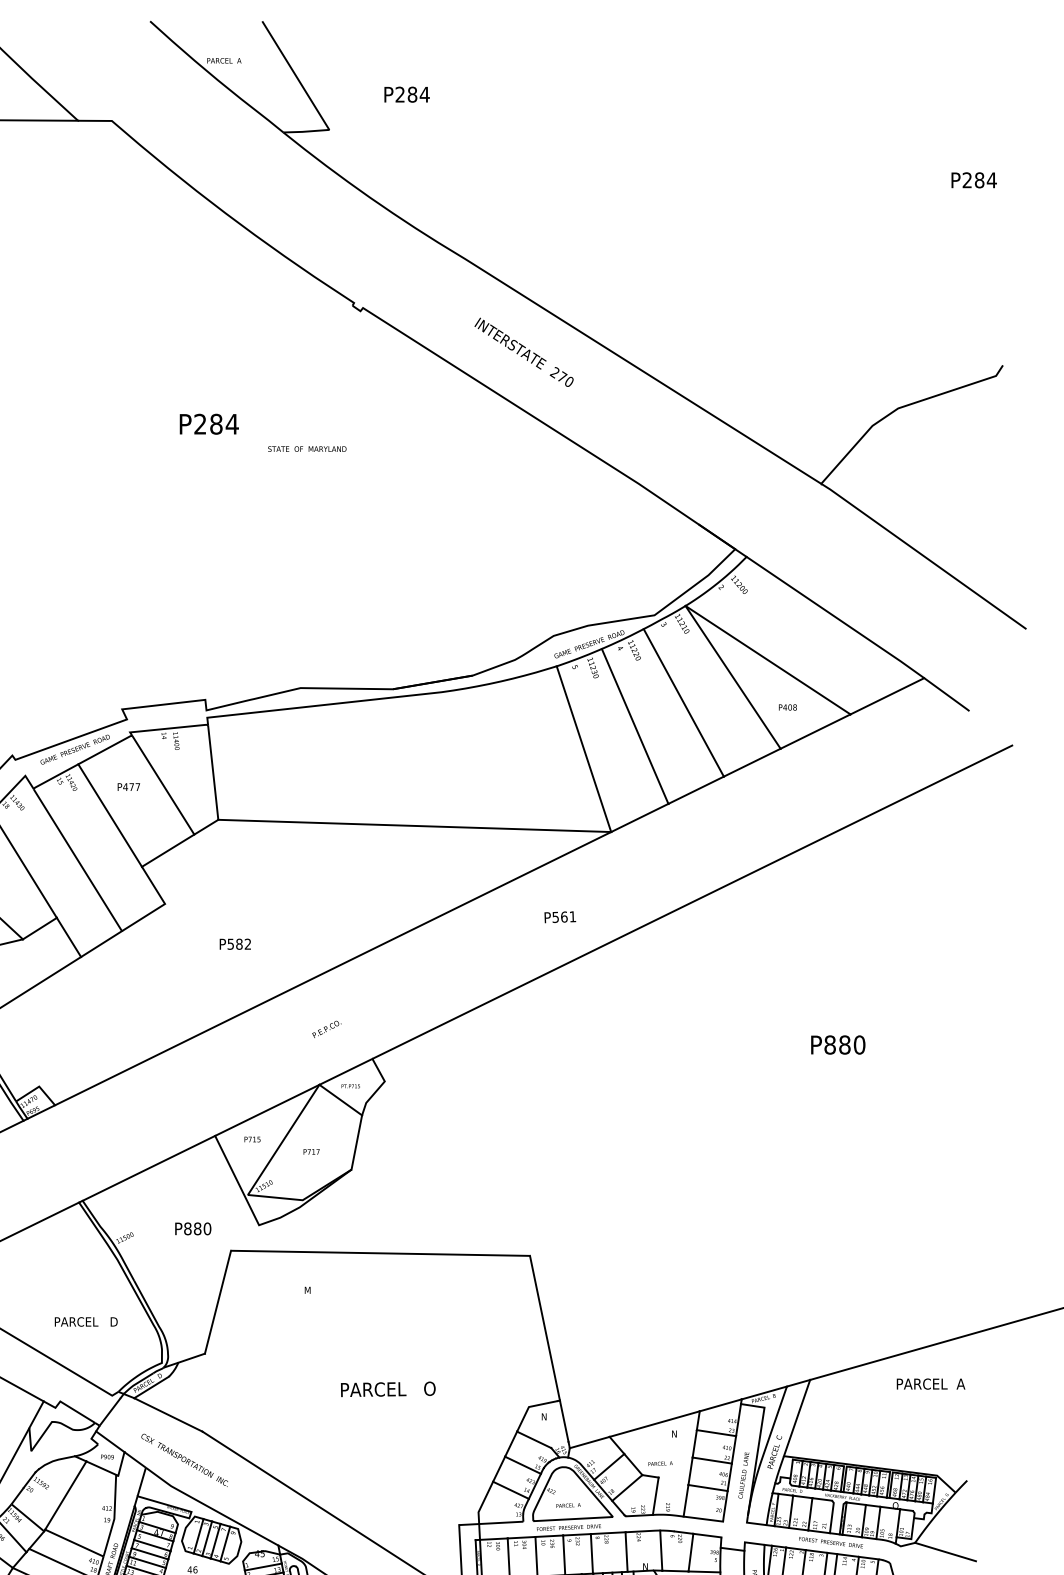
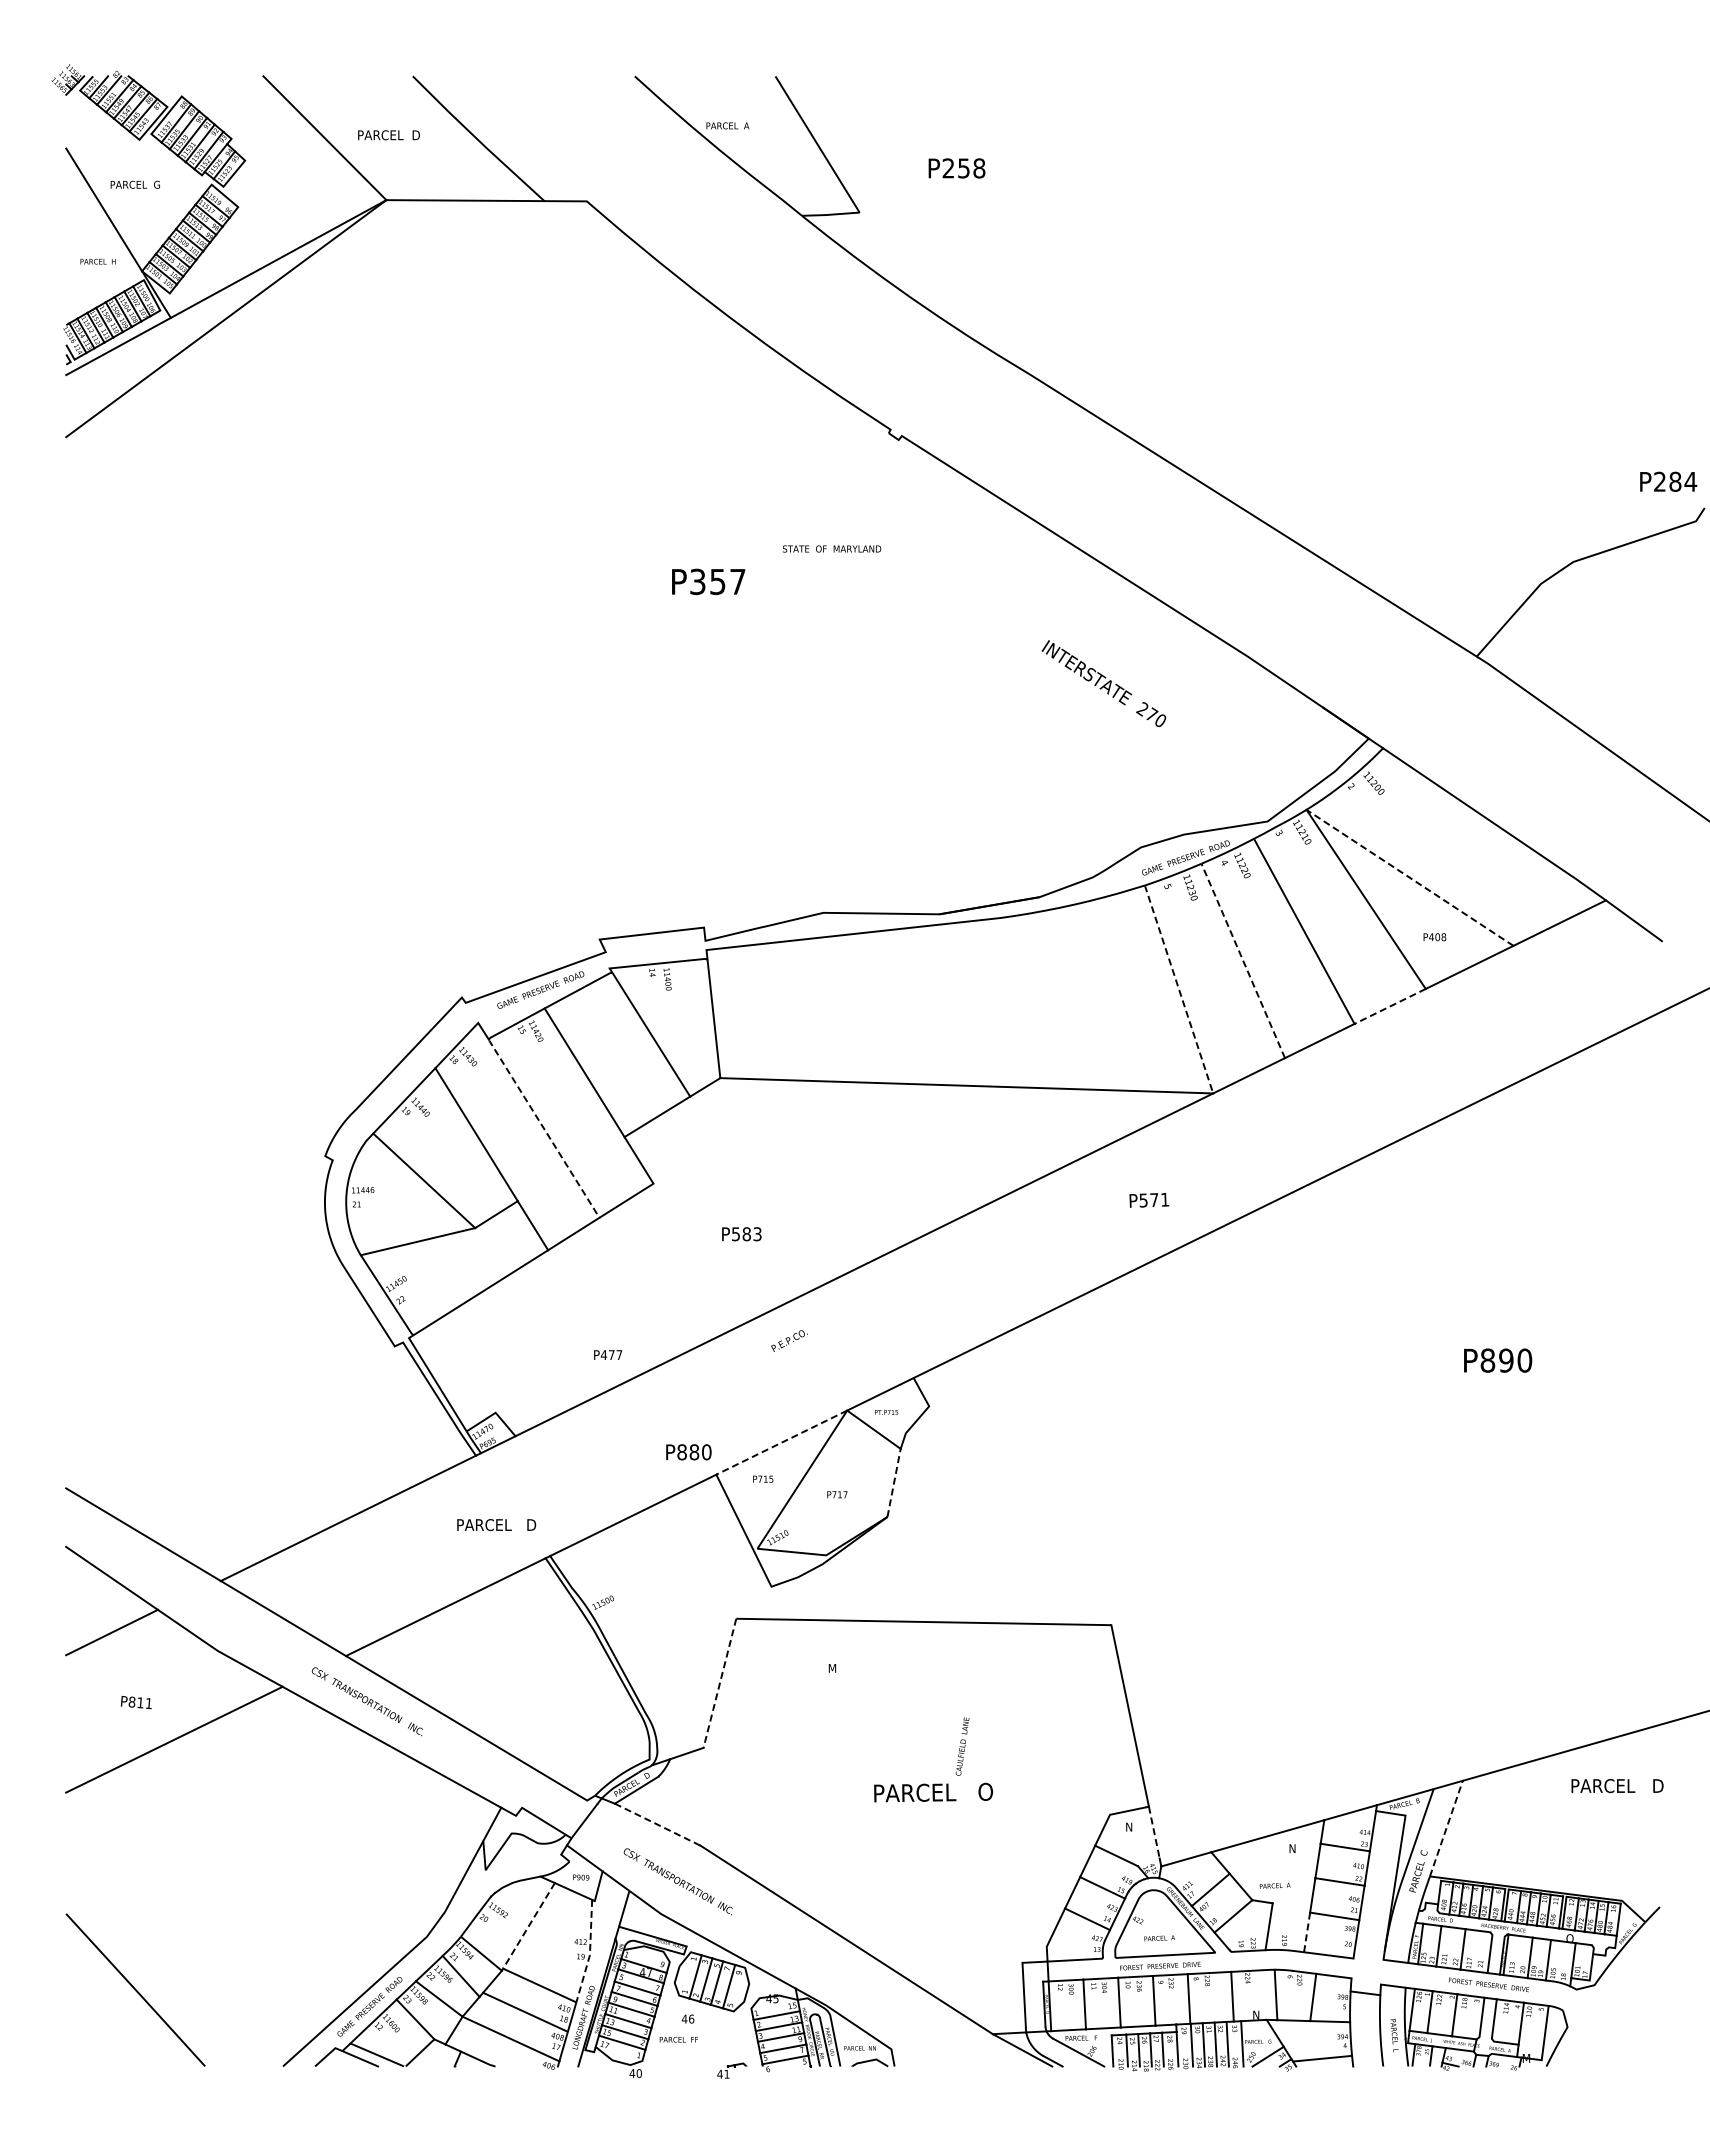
text: (418, 94) -> (971, 168), P284 -> P258
text: (974, 180) -> (1668, 481), moved
text: (523, 352) -> (1103, 683), moved
text: (216, 423) -> (718, 581), P284 -> P357
text: (306, 448) -> (831, 548), moved
line: (767, 659) -> (1409, 877), solid -> dashed
line: (635, 726) -> (1243, 960), solid -> dashed
line: (584, 749) -> (1179, 989), solid -> dashed
line: (752, 762) -> (1390, 1006), solid -> dashed
text: (129, 786) -> (608, 1354), moved
line: (77, 859) -> (543, 1127), solid -> dashed
text: (564, 917) -> (1154, 1200), P561 -> P571
text: (247, 944) -> (757, 1234), P582 -> P583
text: (326, 1028) -> (789, 1340), moved
text: (844, 1044) -> (1506, 1360), P880 -> P890
line: (267, 1110) -> (781, 1442), solid -> dashed
line: (357, 1142) -> (894, 1482), solid -> dashed
text: (192, 1229) -> (688, 1452), moved
line: (217, 1302) -> (719, 1683), solid -> dashed
text: (86, 1322) -> (496, 1525), moved
text: (962, 1383) -> (1654, 1785), PARCEL  A -> PARCEL   D
line: (168, 1414) -> (657, 1824), solid -> dashed
line: (797, 1417) -> (1446, 1828), solid -> dashed
line: (564, 1421) -> (1154, 1833), solid -> dashed
text: (743, 1475) -> (962, 1746), moved
line: (65, 1496) -> (528, 1926), solid -> dashed
line: (686, 1500) -> (1307, 1932), solid -> dashed
line: (114, 1517) -> (590, 1953), solid -> dashed
line: (945, 1551) -> (1632, 1996), removed

